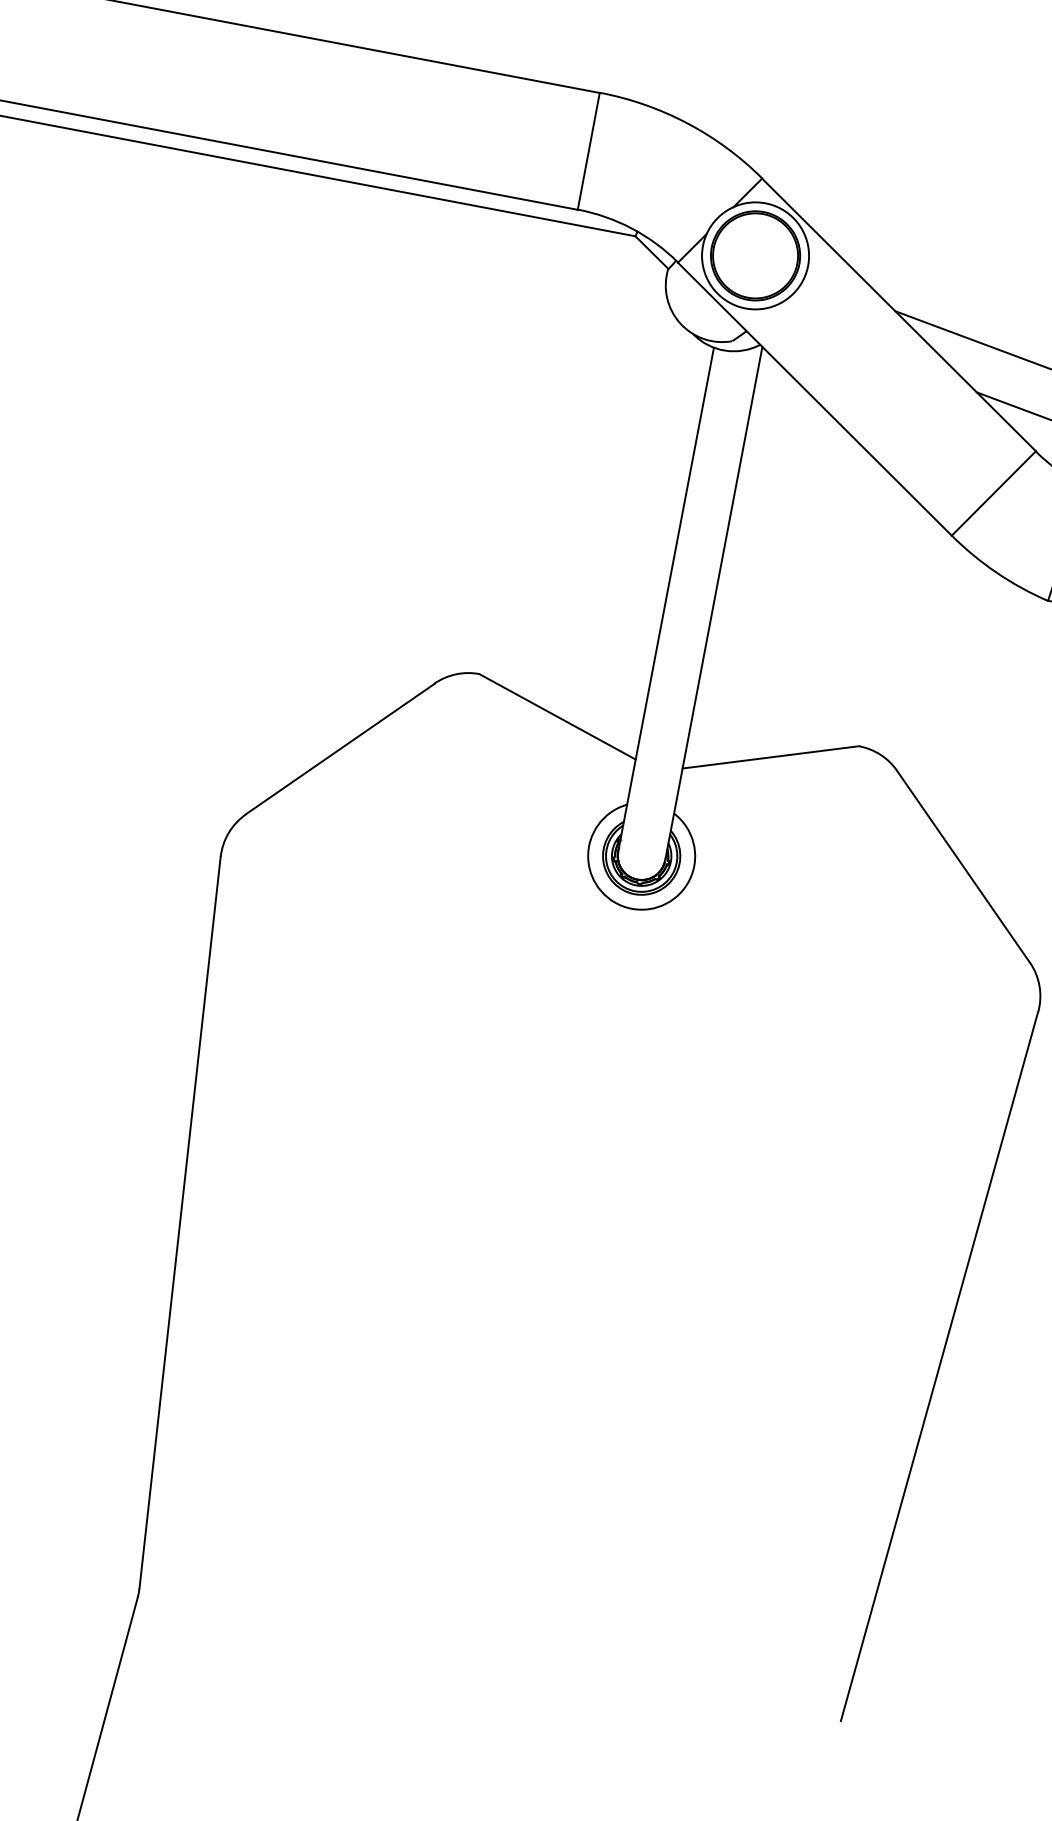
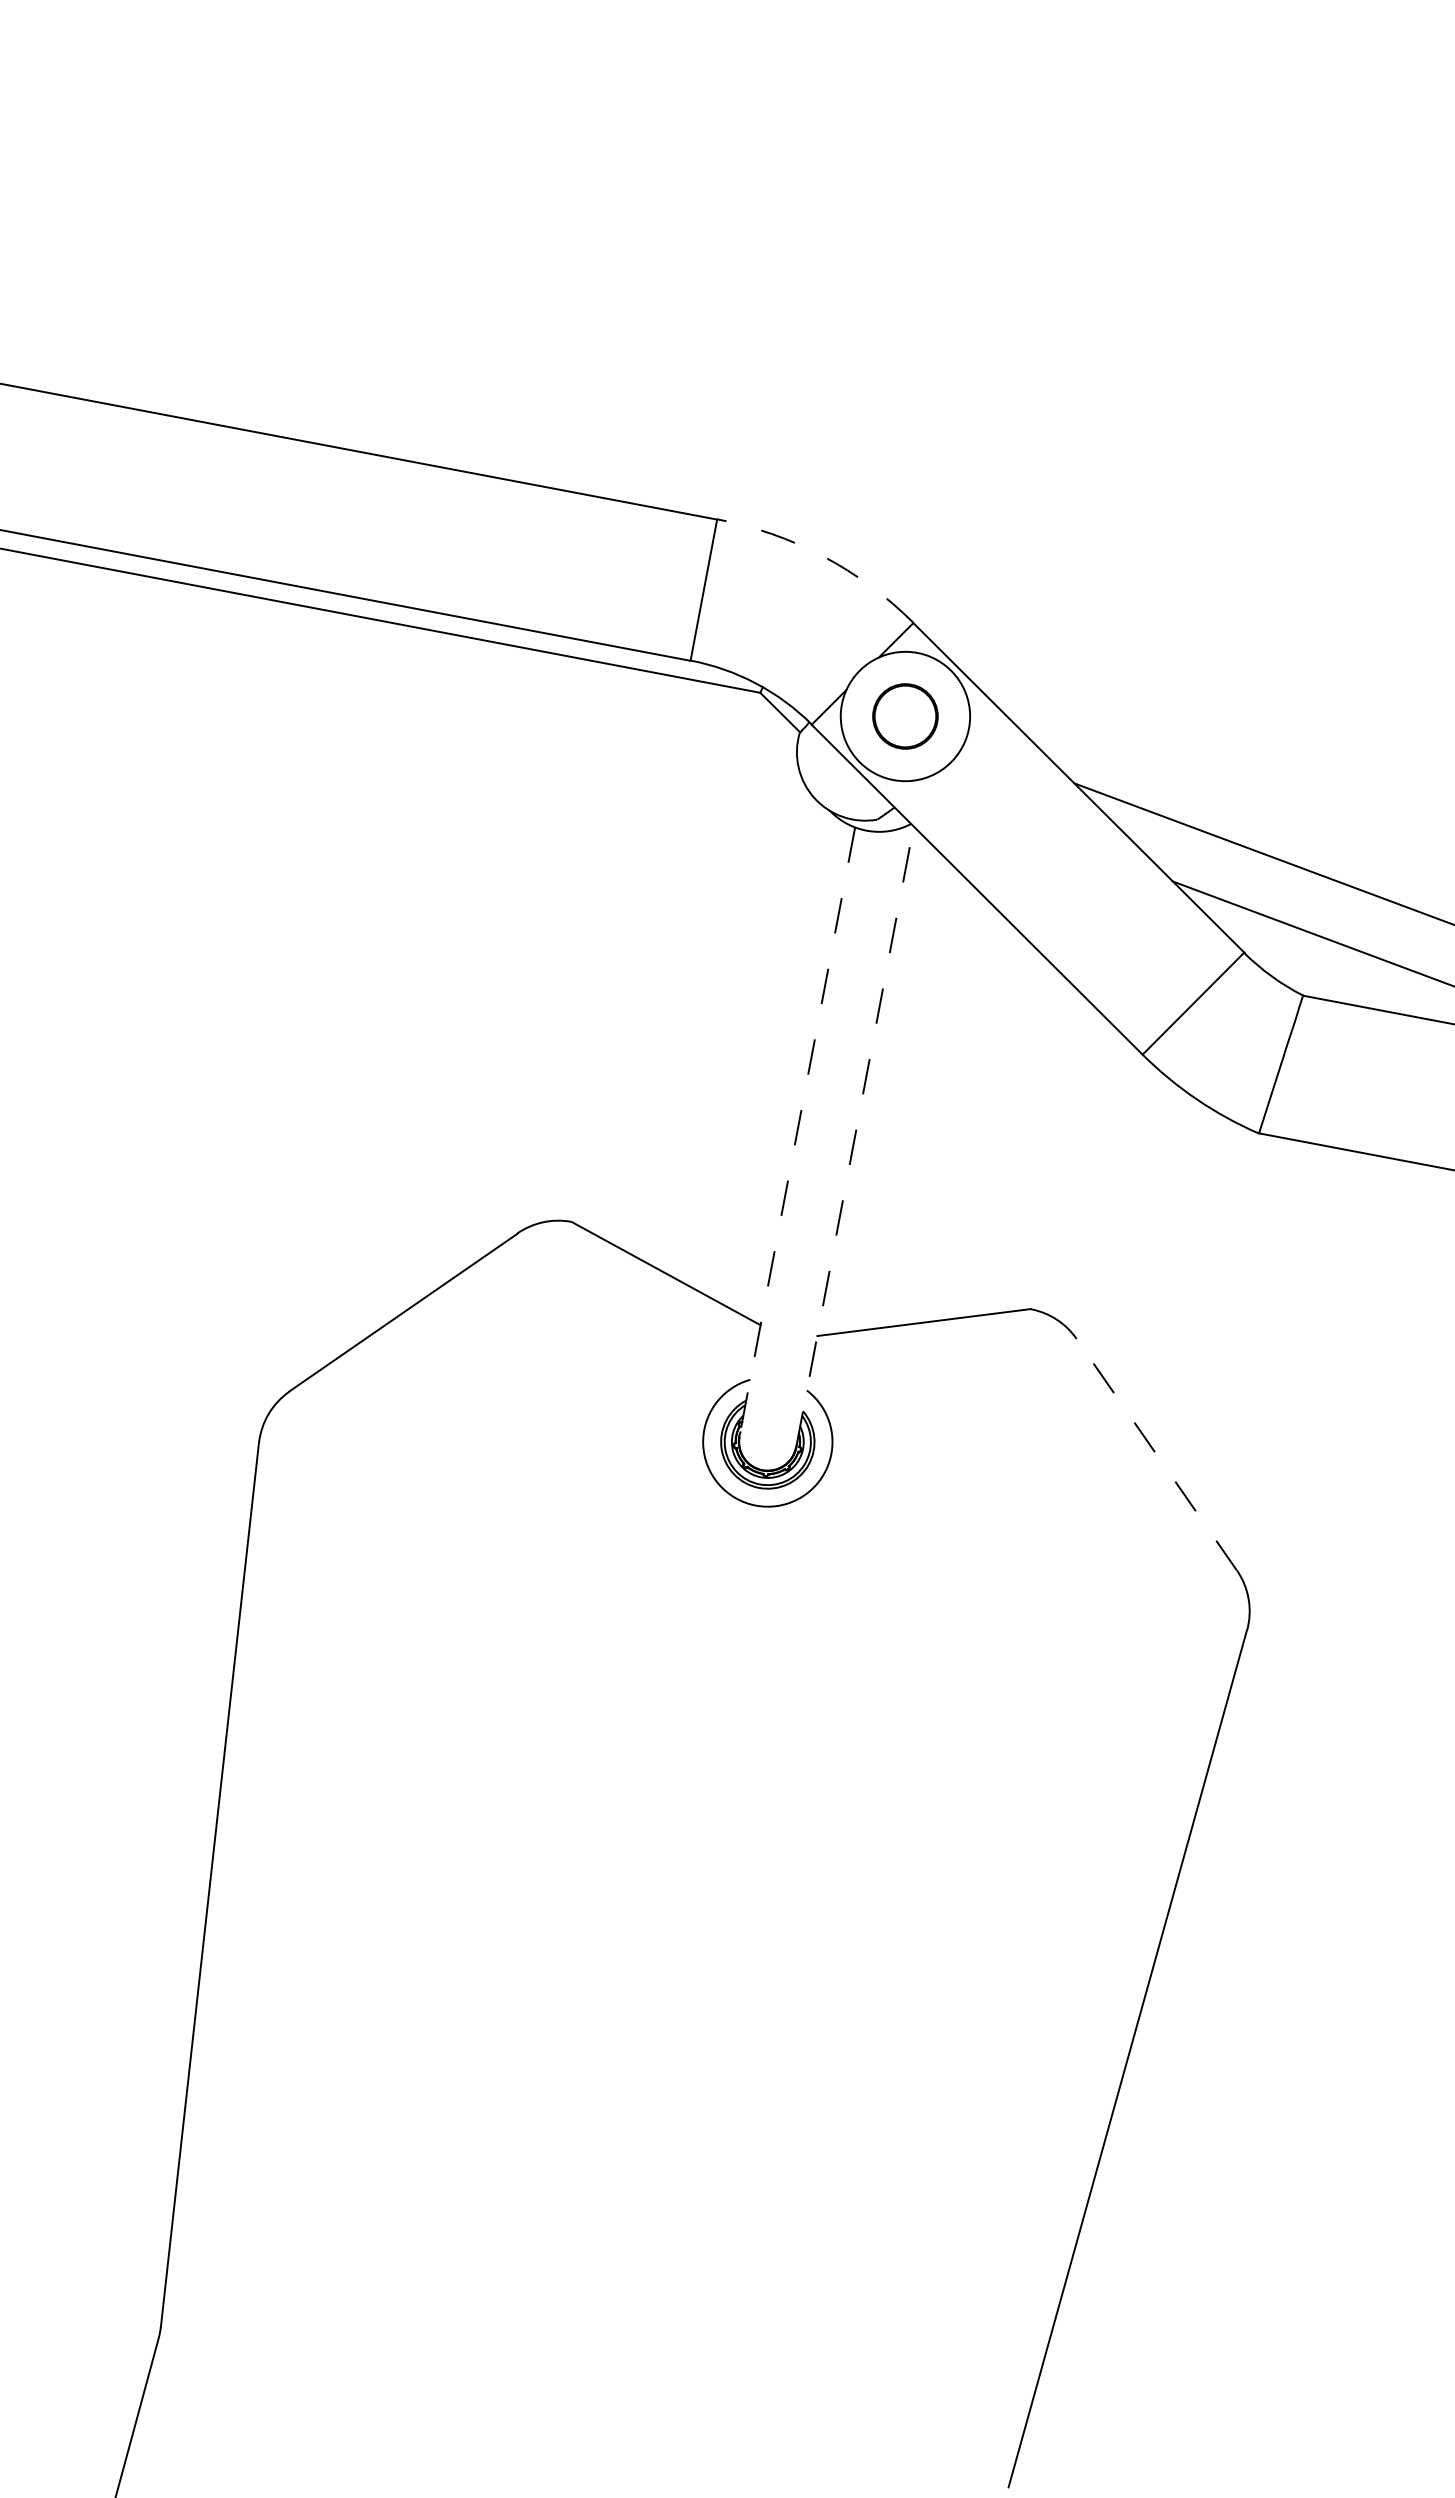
arc: (687, 123) -> (823, 556), solid -> dashed
part: (755, 255) -> (905, 716), size x0.6
line: (666, 600) -> (797, 1132), solid -> dashed
line: (713, 603) -> (854, 1136), solid -> dashed
line: (963, 866) -> (1156, 1454), solid -> dashed

